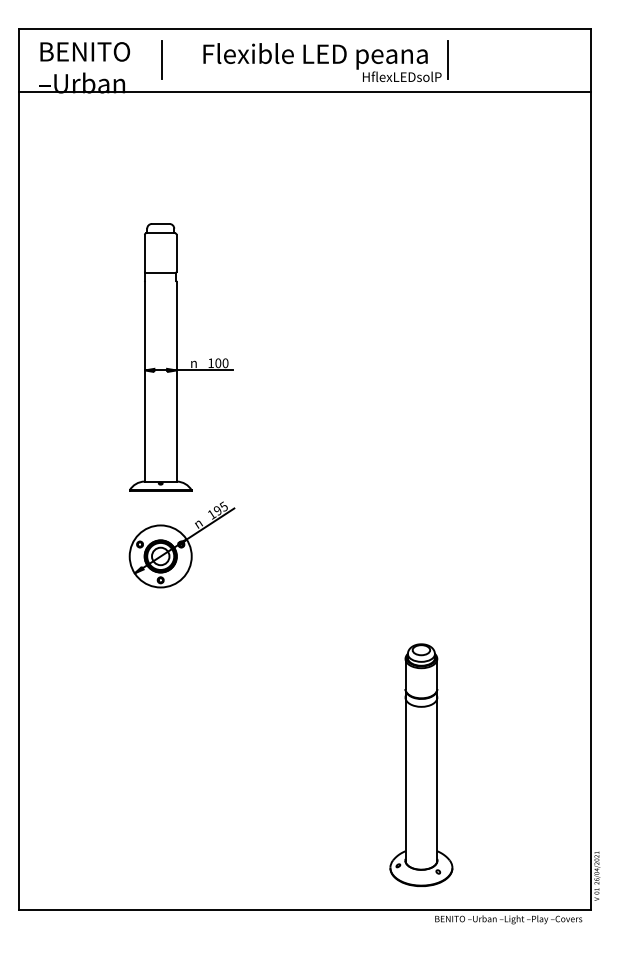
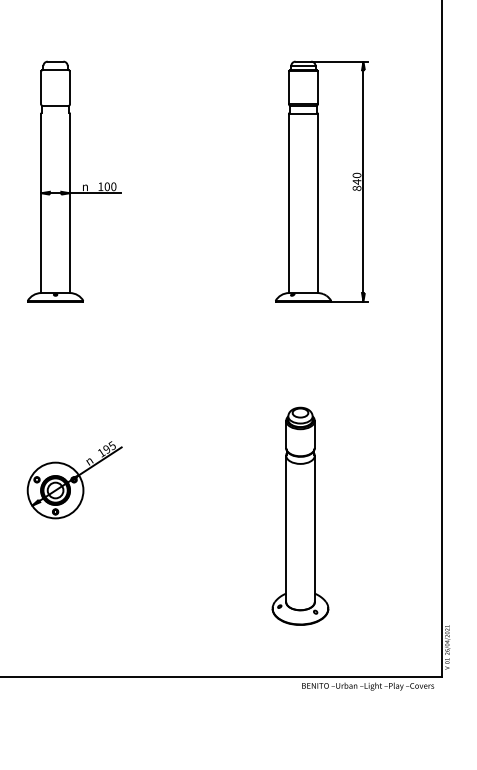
part: (456, 357) -> (321, 181), added
part: (181, 544) -> (74, 479), moved
part: (421, 764) -> (300, 515), moved

